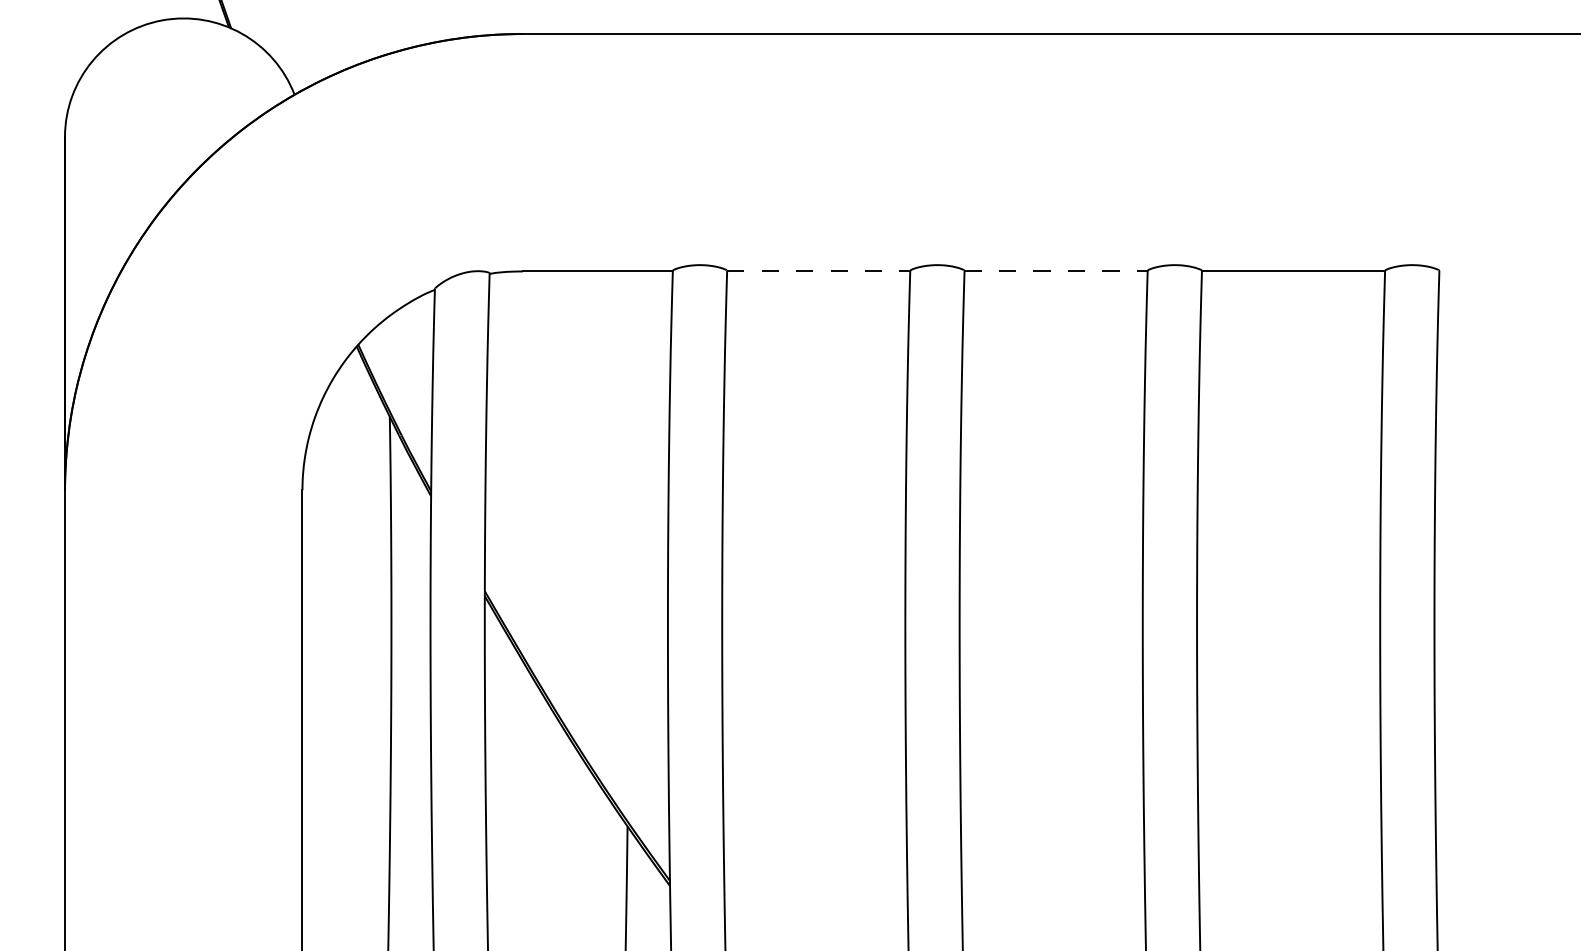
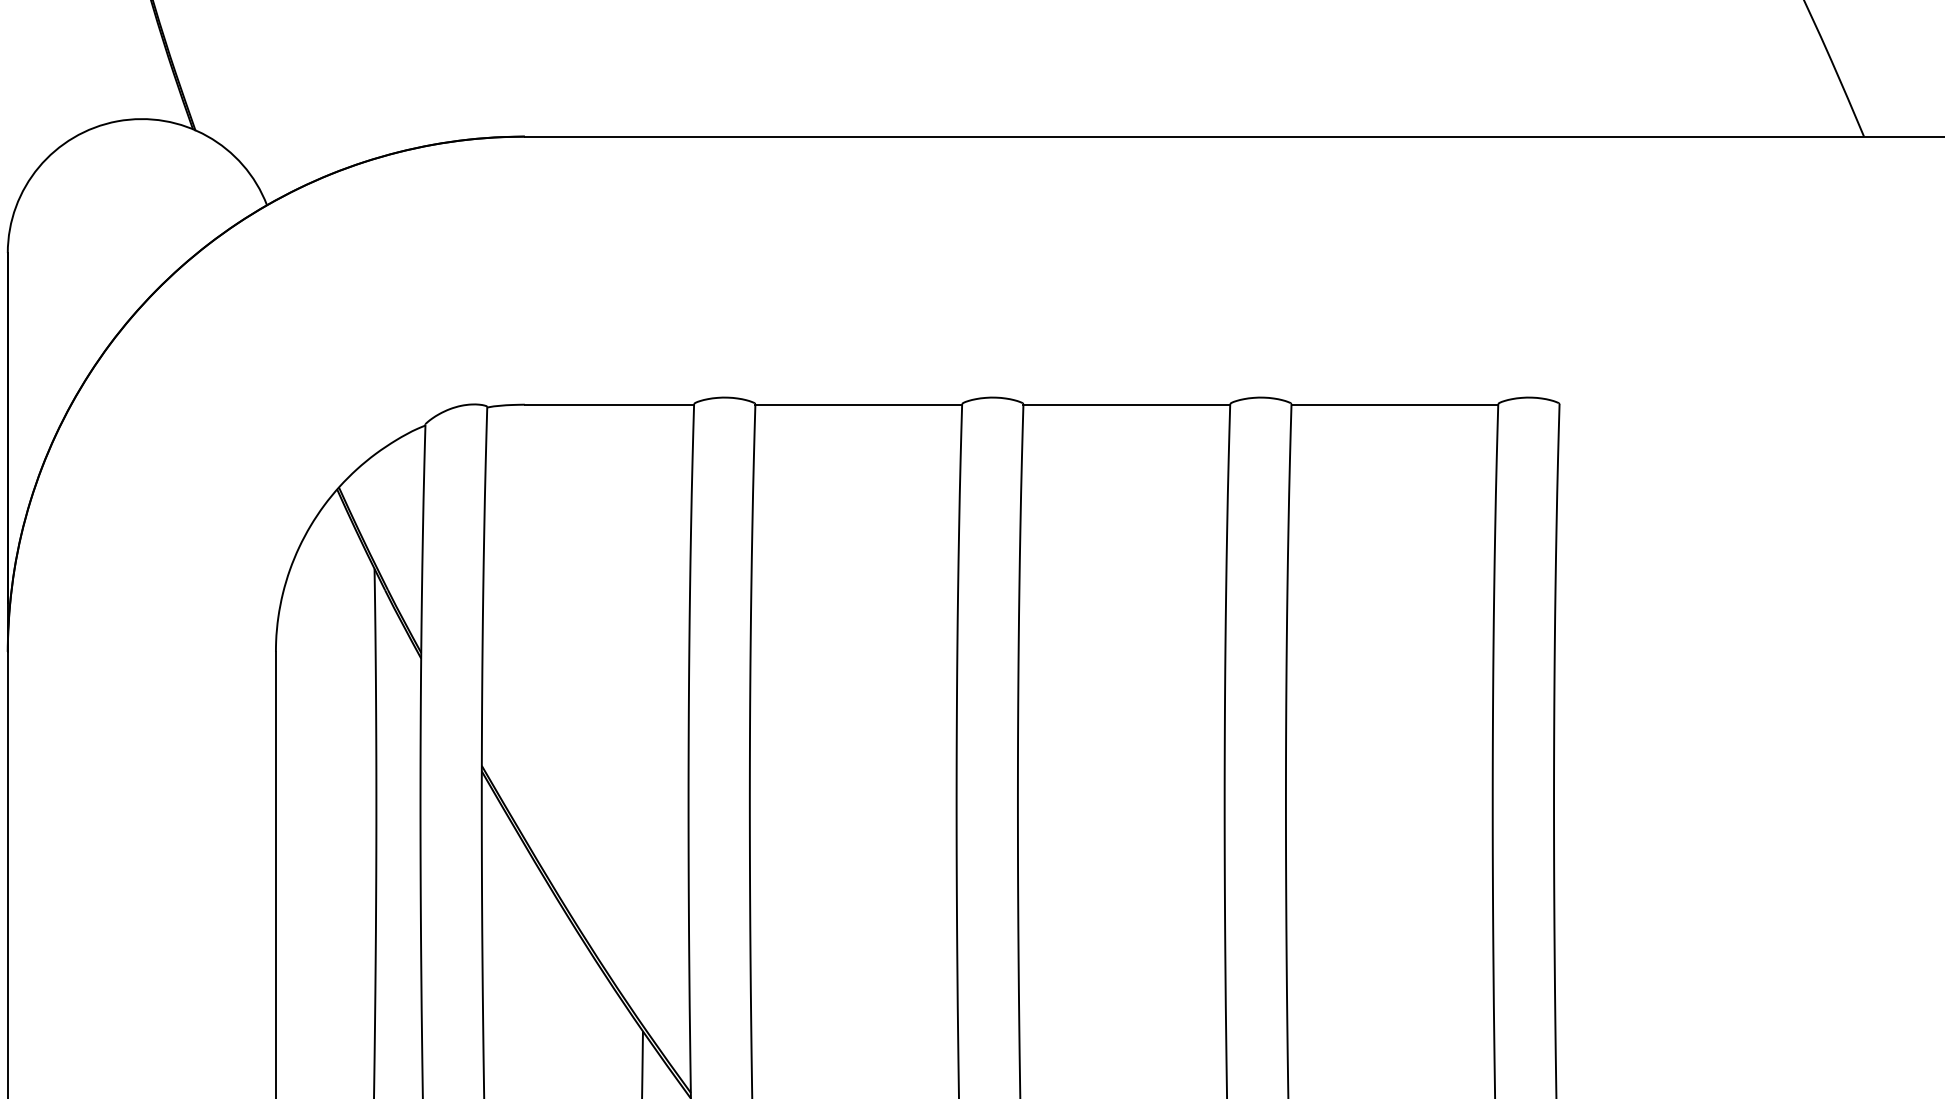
line: (819, 271) -> (859, 404), dashed -> solid
line: (1056, 271) -> (1127, 404), dashed -> solid

